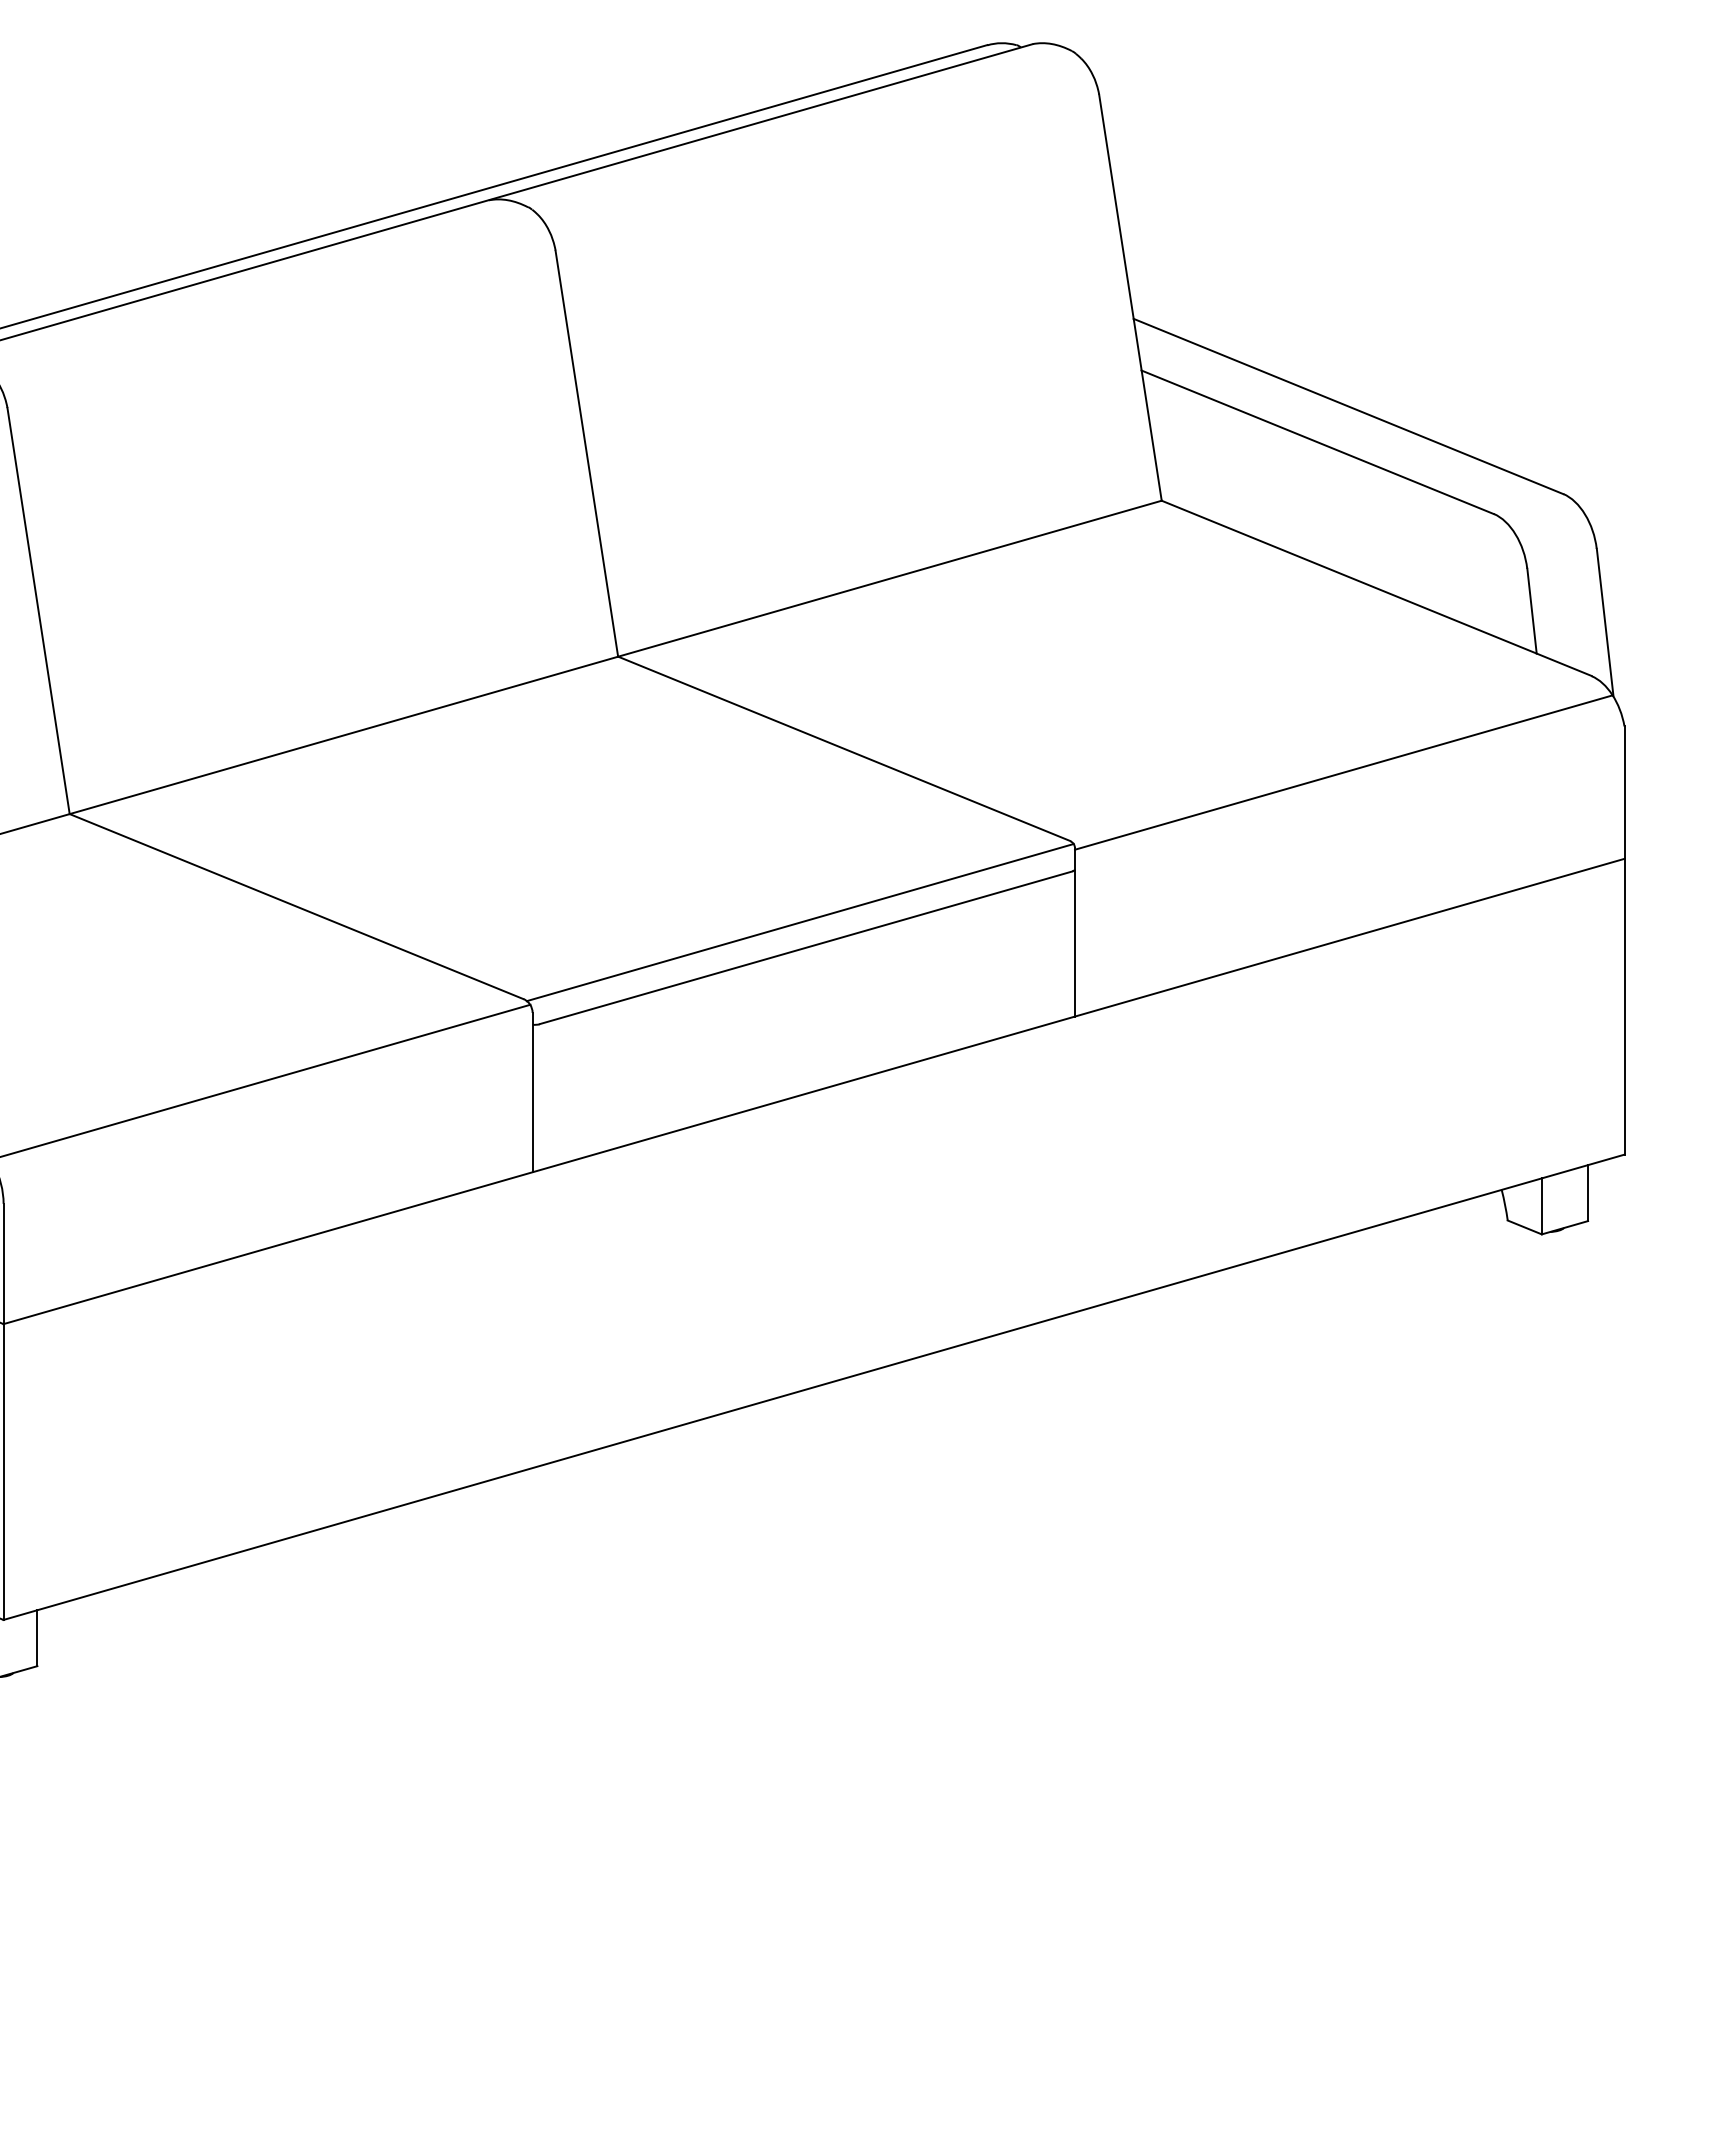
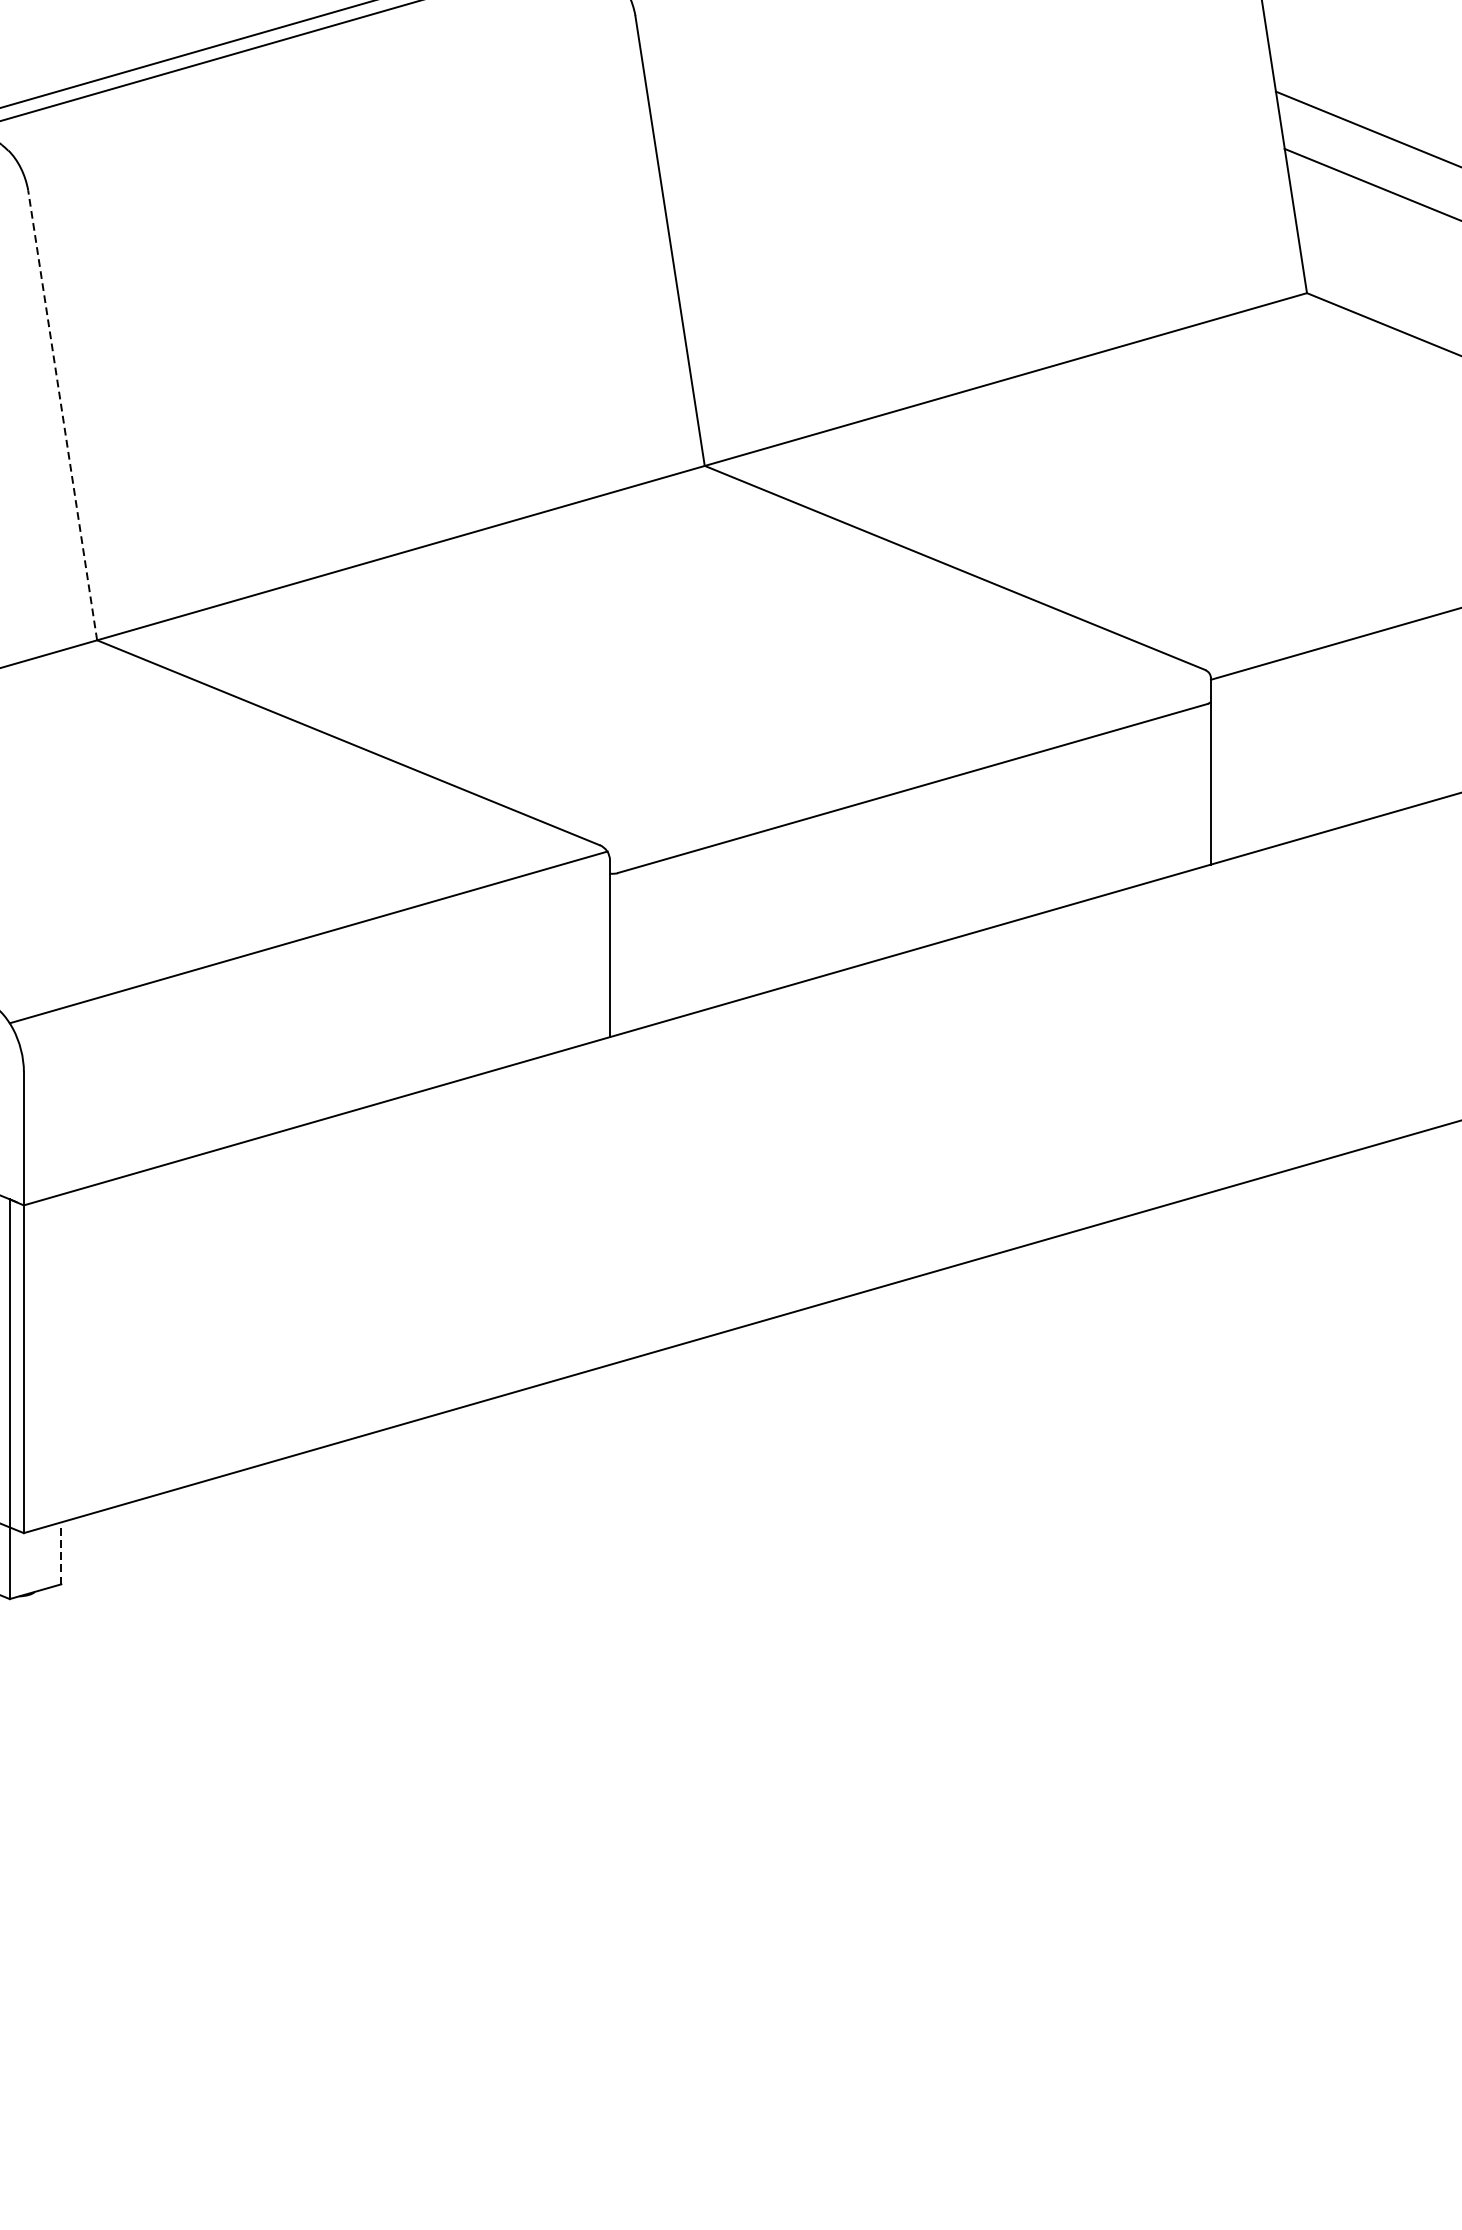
line: (38, 610) -> (62, 414), solid -> dashed
line: (799, 922) -> (905, 760), removed
line: (37, 1638) -> (61, 1553), solid -> dashed

